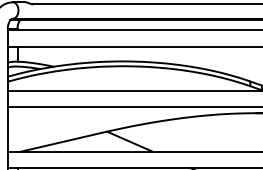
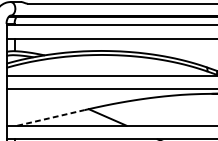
line: (61, 142) -> (51, 118), solid -> dashed

